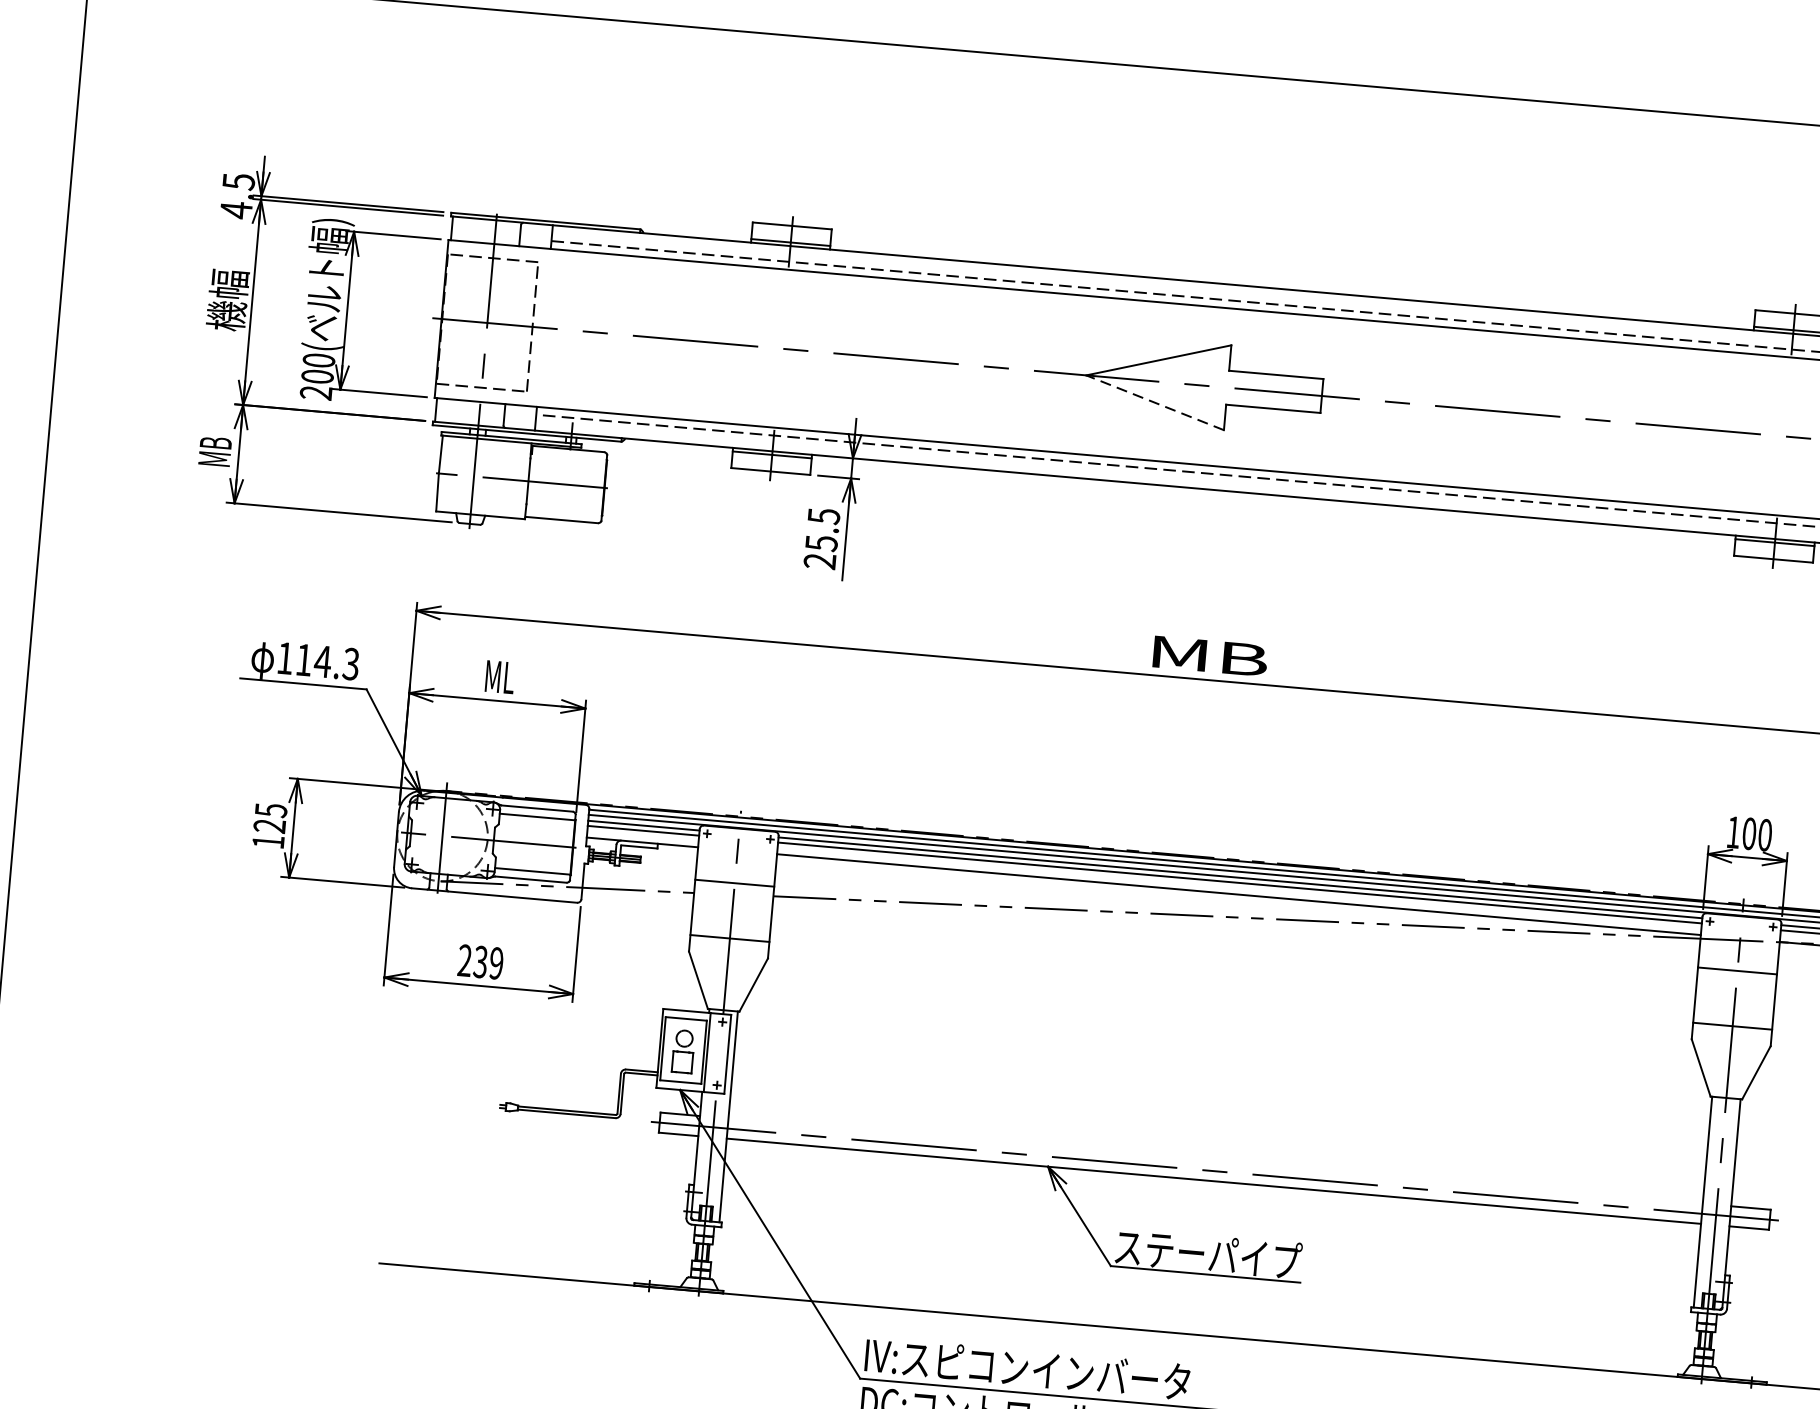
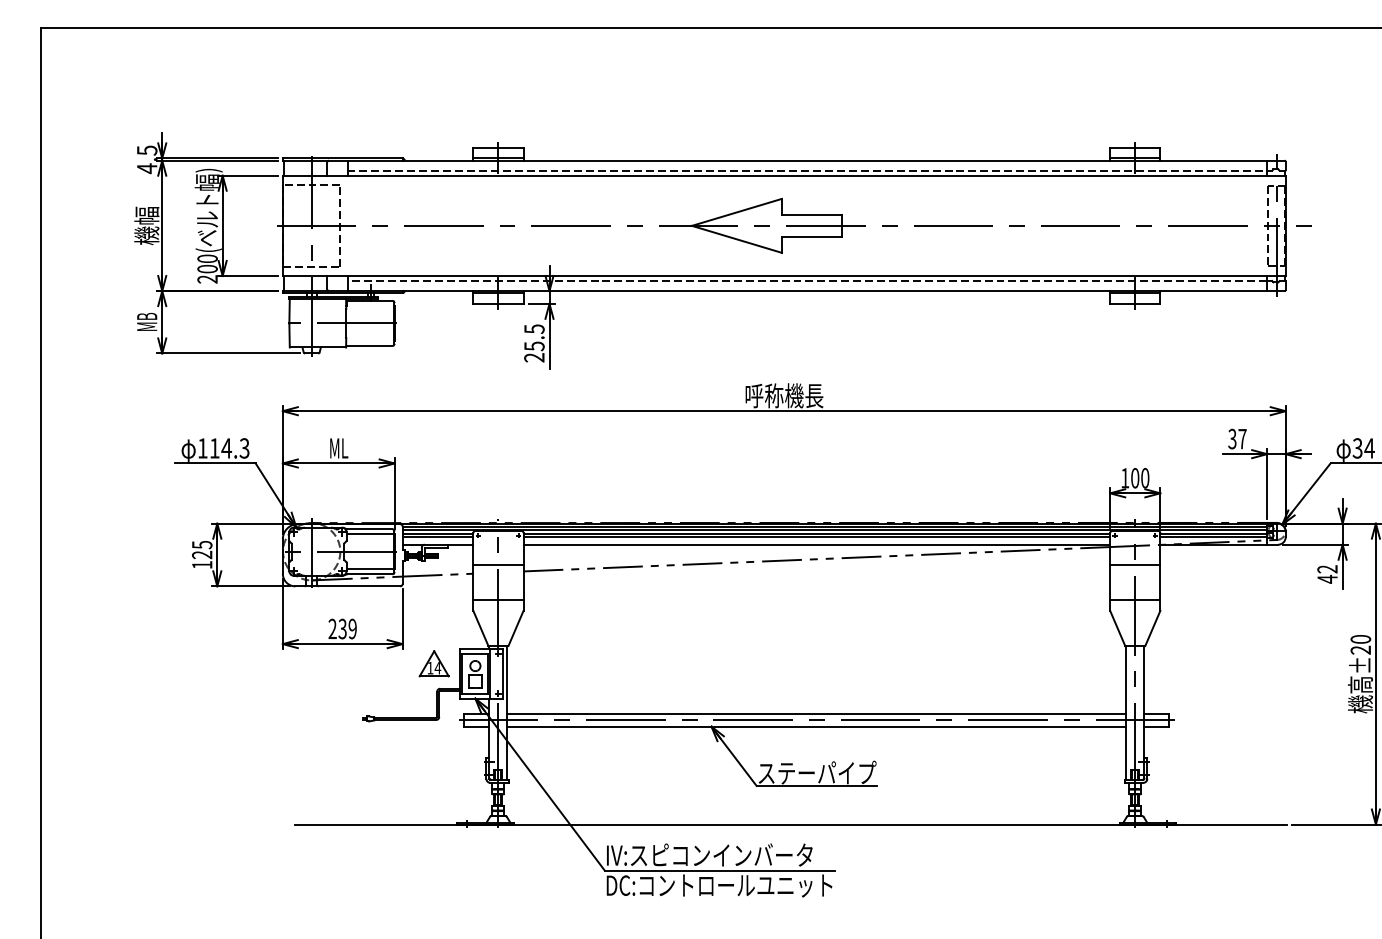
line: (1154, 402) -> (736, 239), dashed -> solid
text: (1208, 655) -> (784, 395), MB -> 呼称機長
part: (618, 1028) -> (433, 663), added
line: (1215, 1161) -> (816, 714), added

